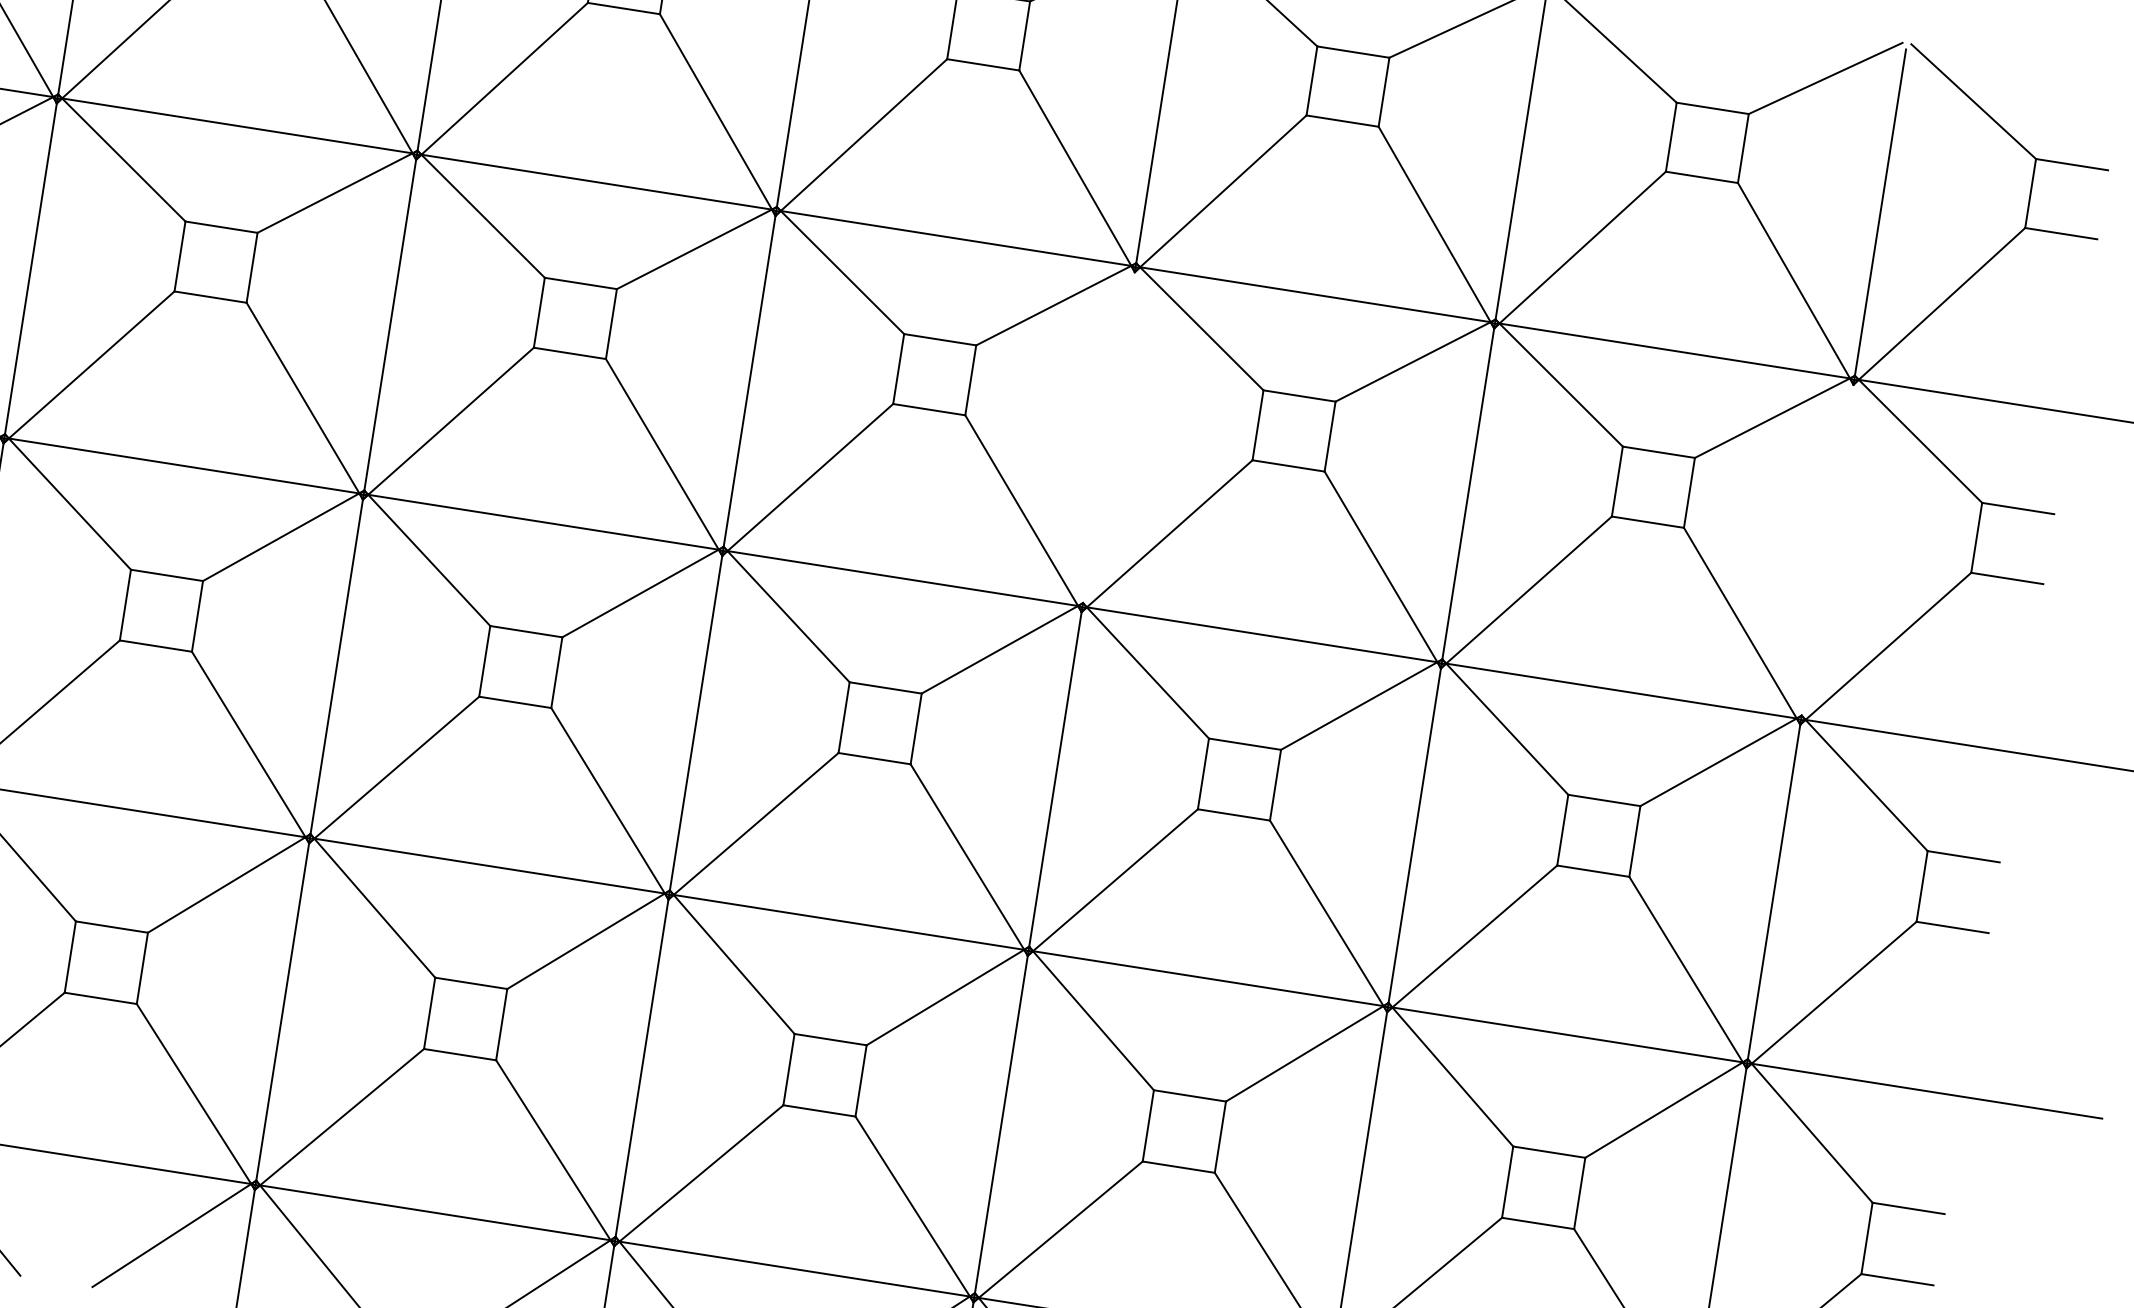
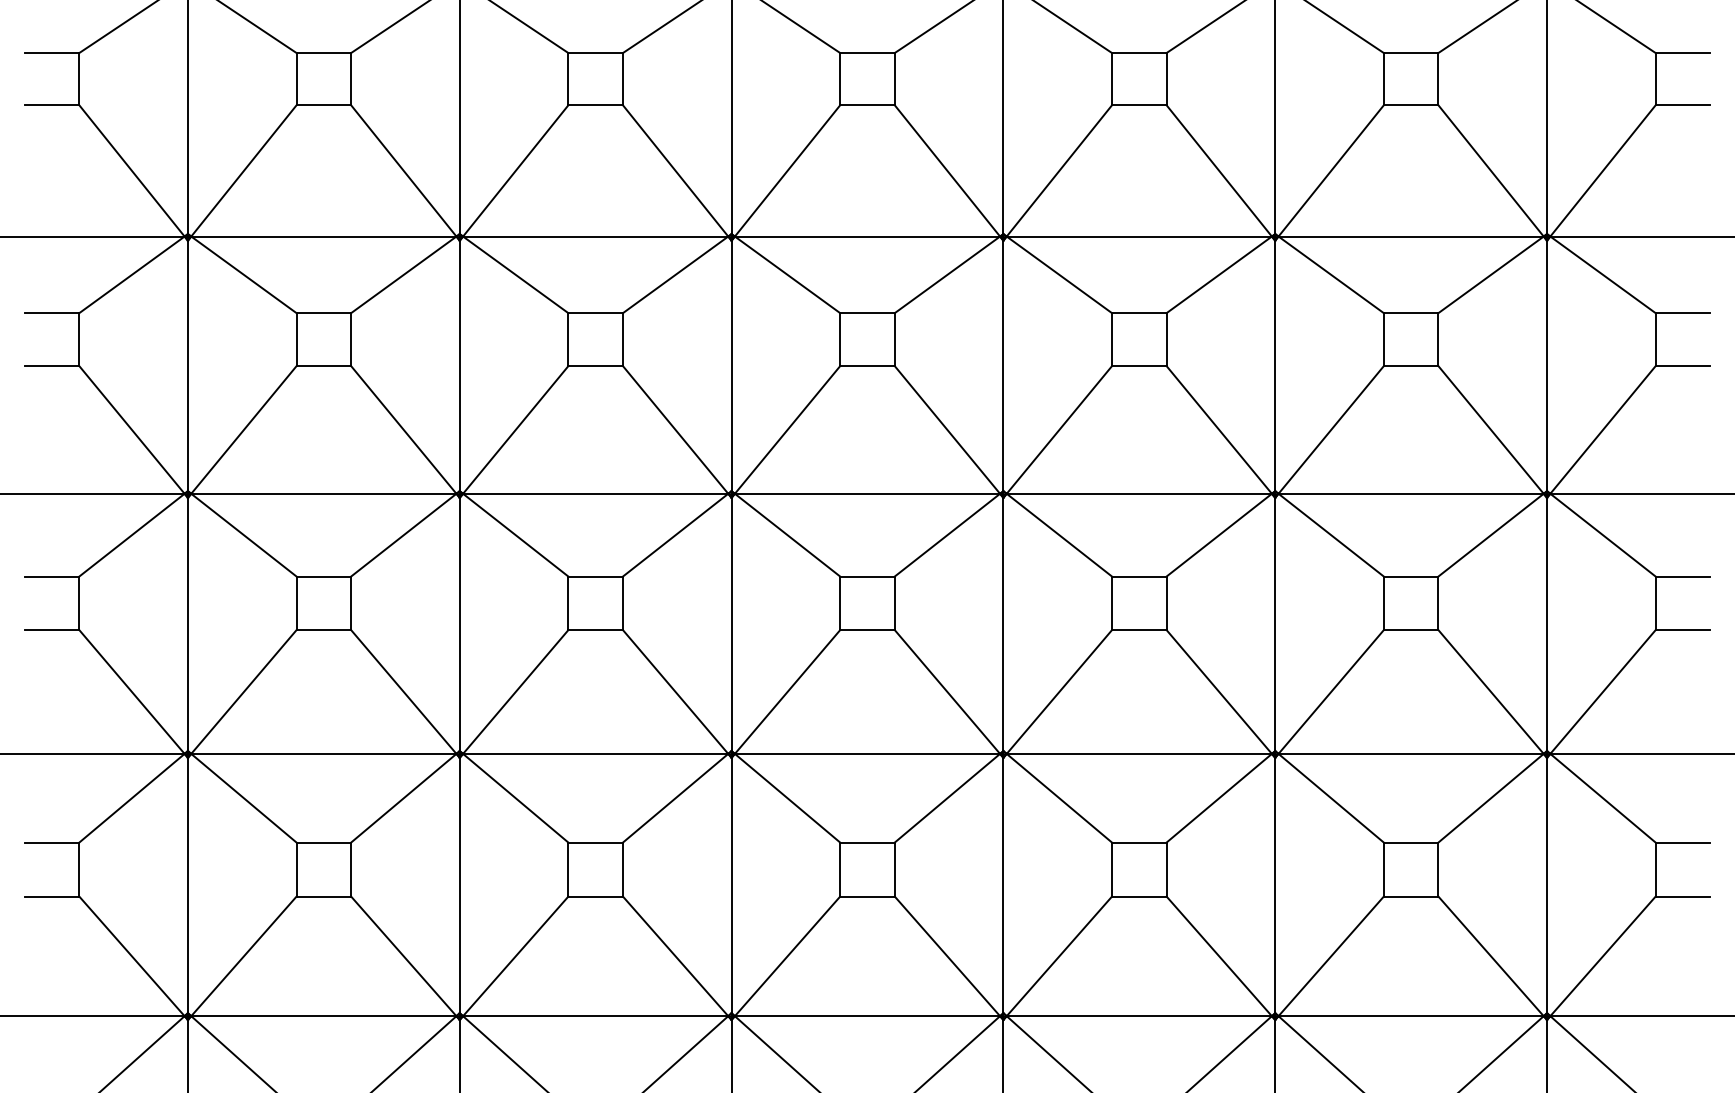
line: (1109, 437) -> (1003, 365), added
line: (1828, 549) -> (1547, 365), added

